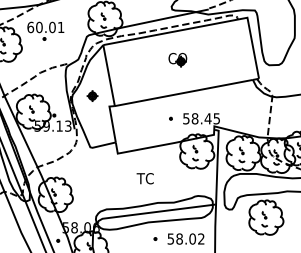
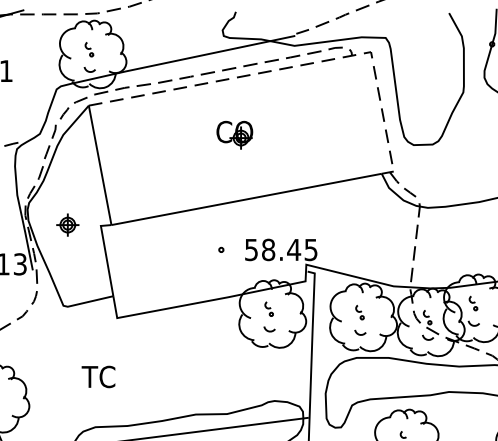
line: (207, 25) -> (292, 67), solid -> dashed
part: (92, 95) -> (67, 223), moved
text: (144, 178) -> (97, 376), moved

